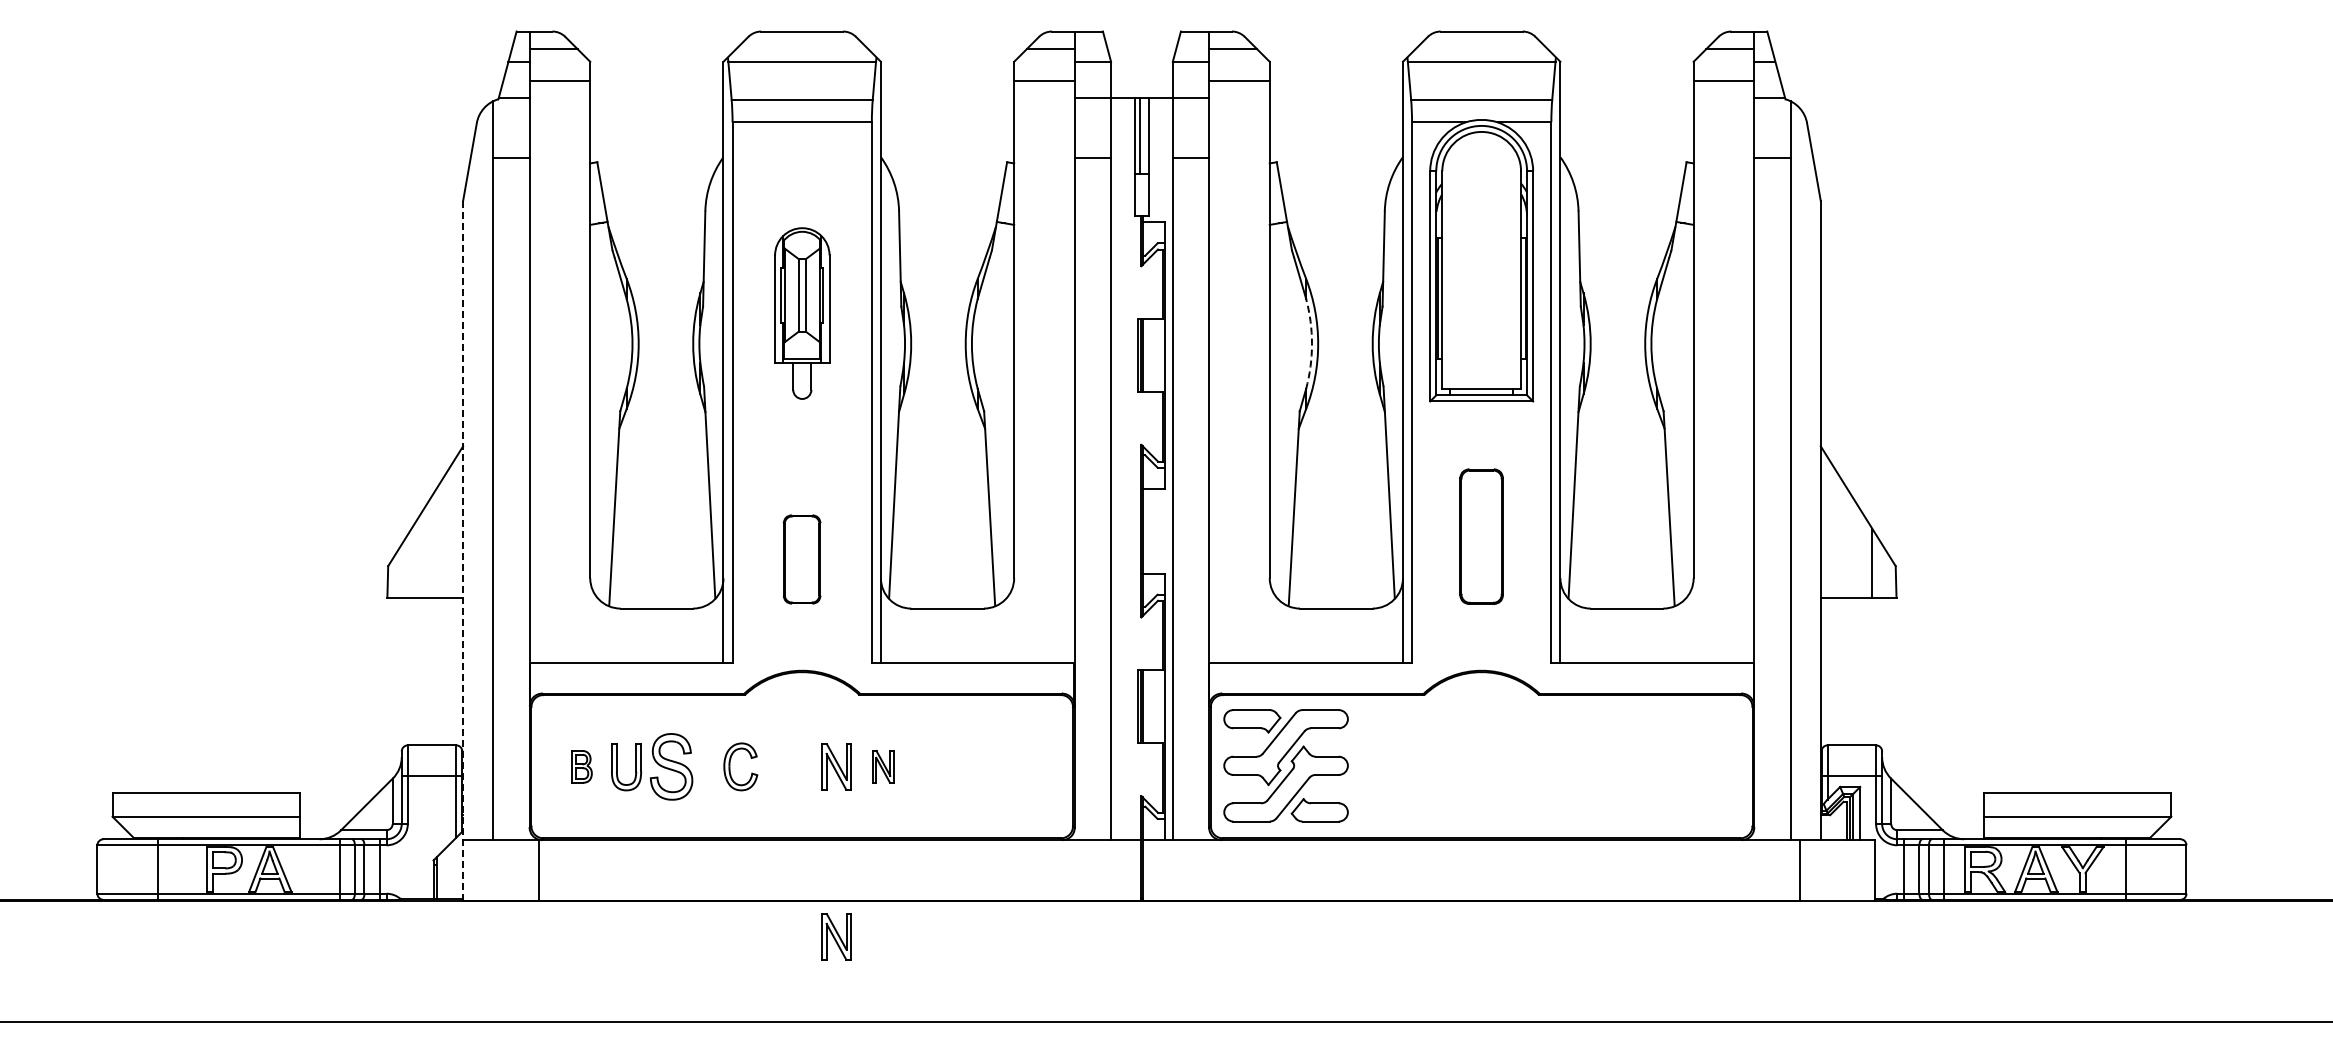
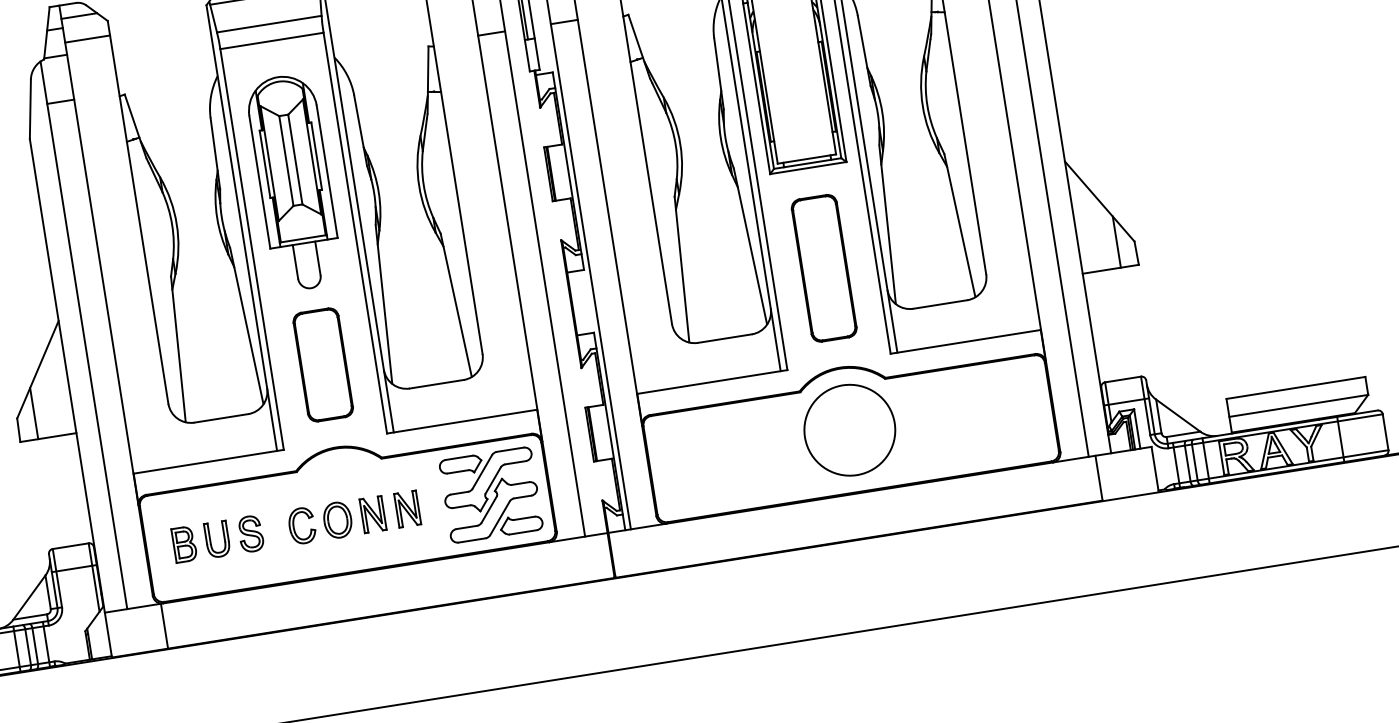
part: (802, 313) -> (294, 182), size x1.67
arc: (1312, 343) -> (676, 144), dashed -> solid
part: (1481, 536) -> (824, 268), size x1.43
line: (463, 550) -> (71, 398), dashed -> solid
part: (801, 559) -> (322, 365), size x1.67
line: (411, 562) -> (34, 413), added
circle: (1481, 754) -> (849, 429), added
part: (1285, 765) -> (490, 494), moved
part: (581, 766) -> (184, 544), size x1.43
part: (671, 766) -> (250, 533), size x0.71
part: (788, 766) -> (337, 519), added
part: (883, 766) -> (407, 508), size x1.43
part: (836, 936) -> (392, 640), removed

